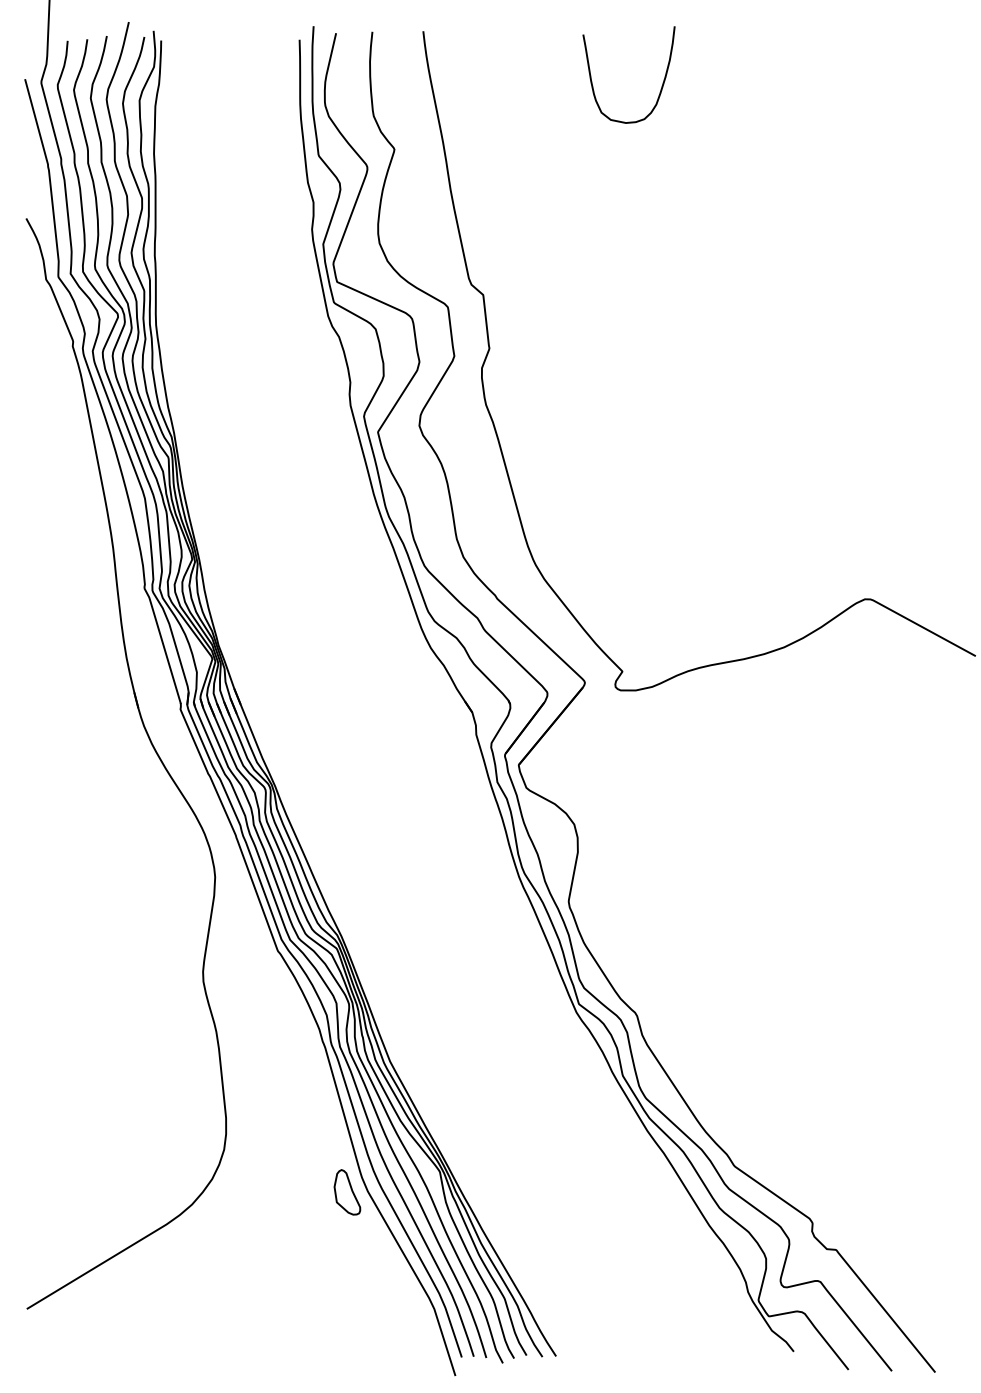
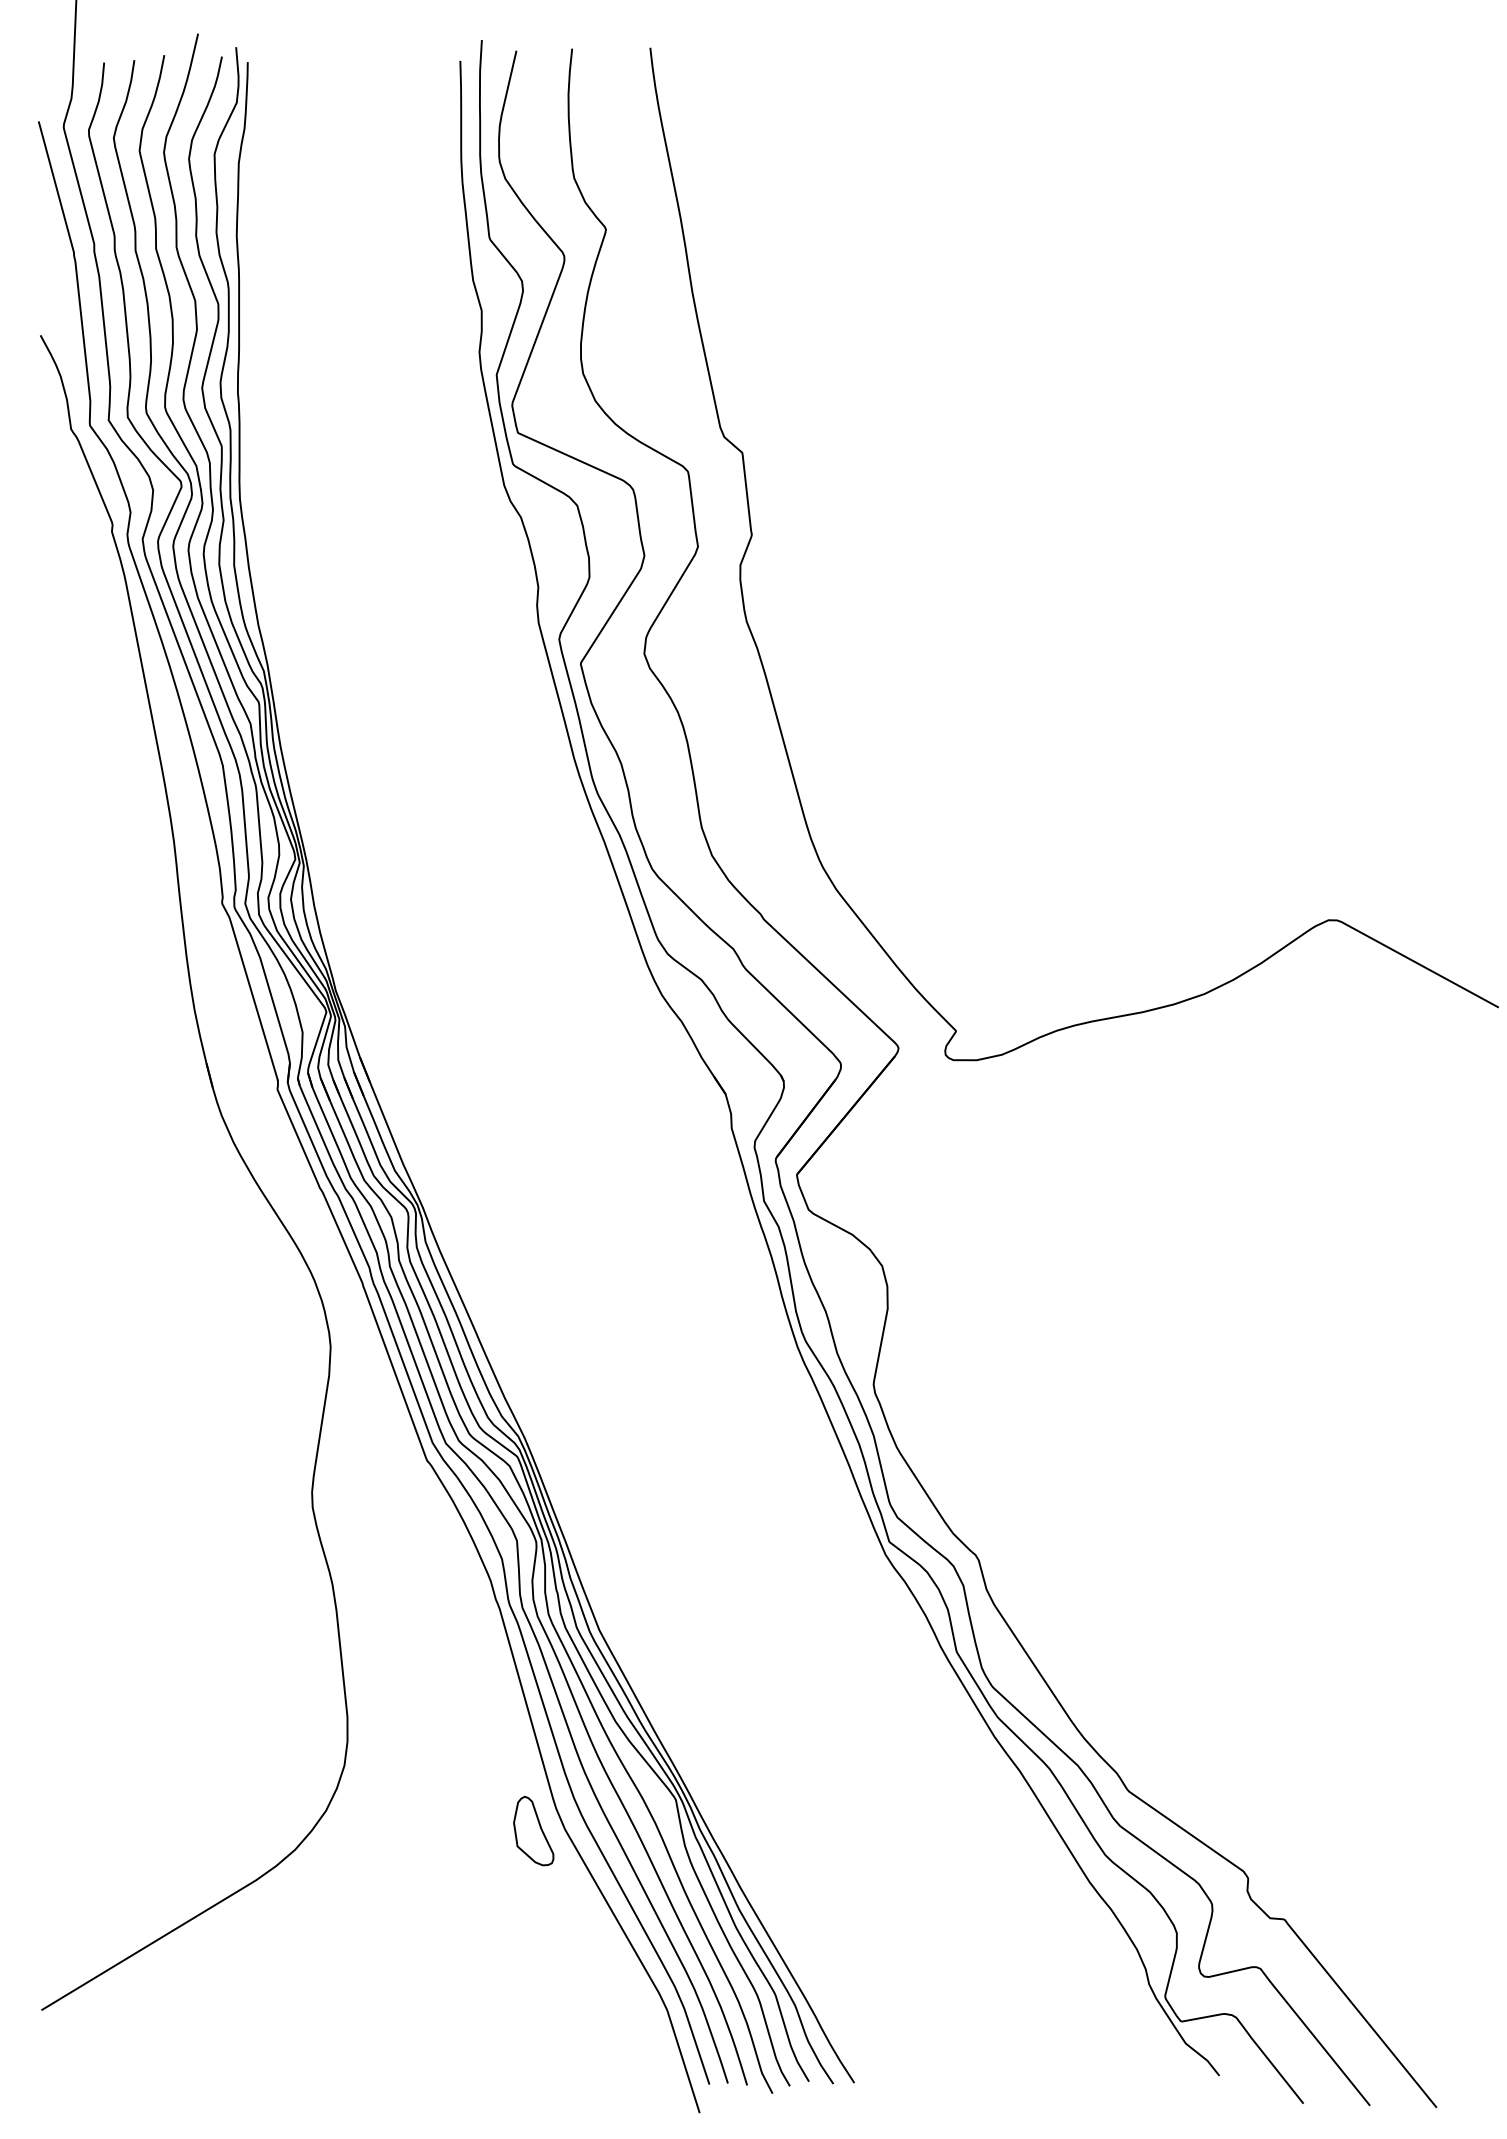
curve: (662, 82) -> (1017, 126), removed

